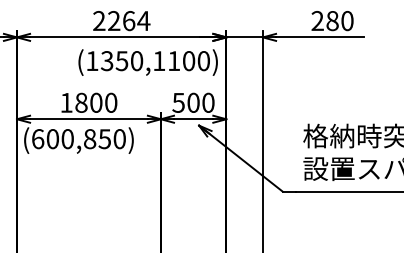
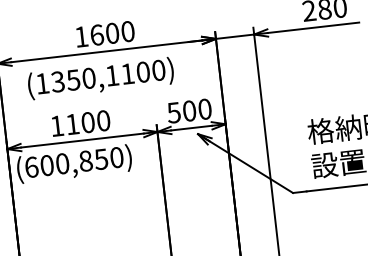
text: (121, 20) -> (104, 33), 2264 -> 1600
text: (147, 62) -> (100, 78), moved
text: (81, 102) -> (72, 123), 1800 -> 1100

